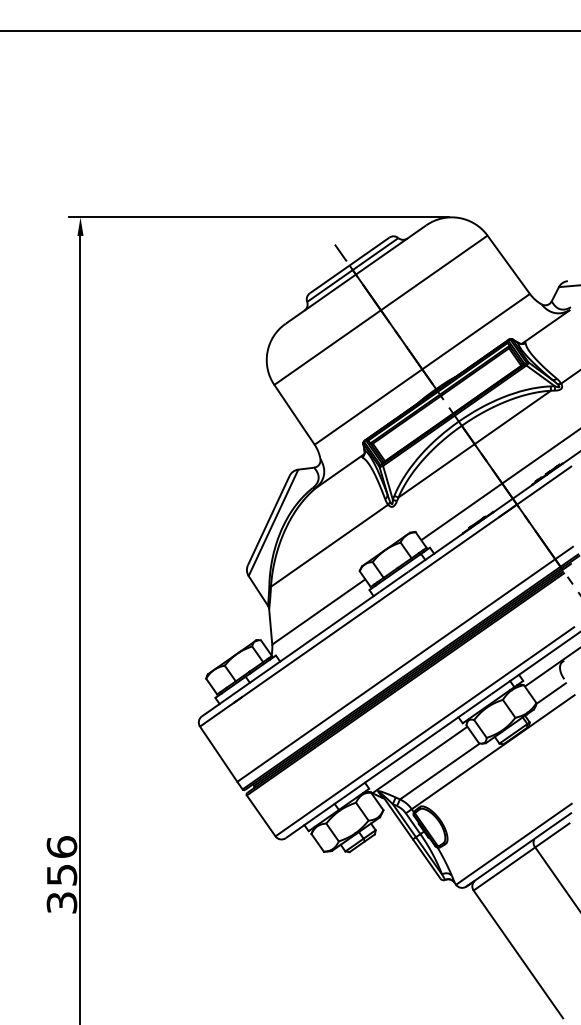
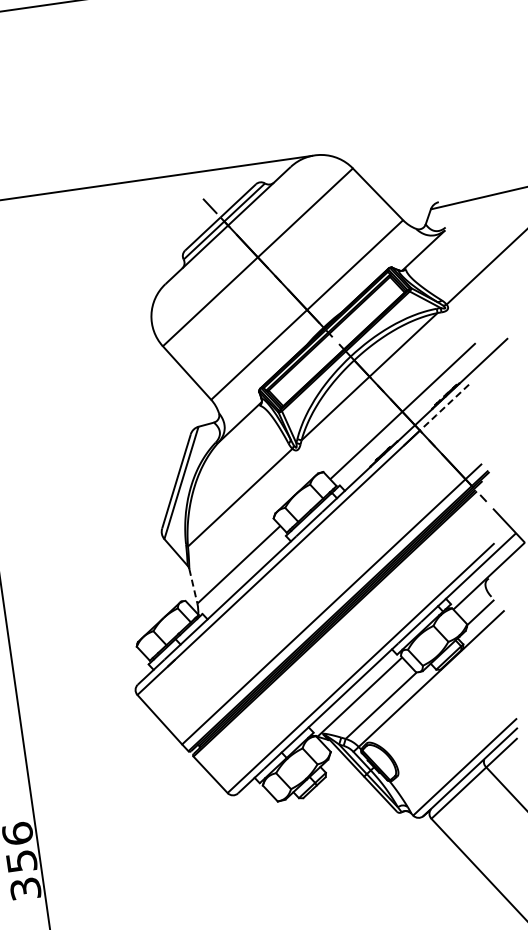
line: (544, 485) -> (444, 407), solid -> dashed
line: (270, 626) -> (193, 585), solid -> dashed

